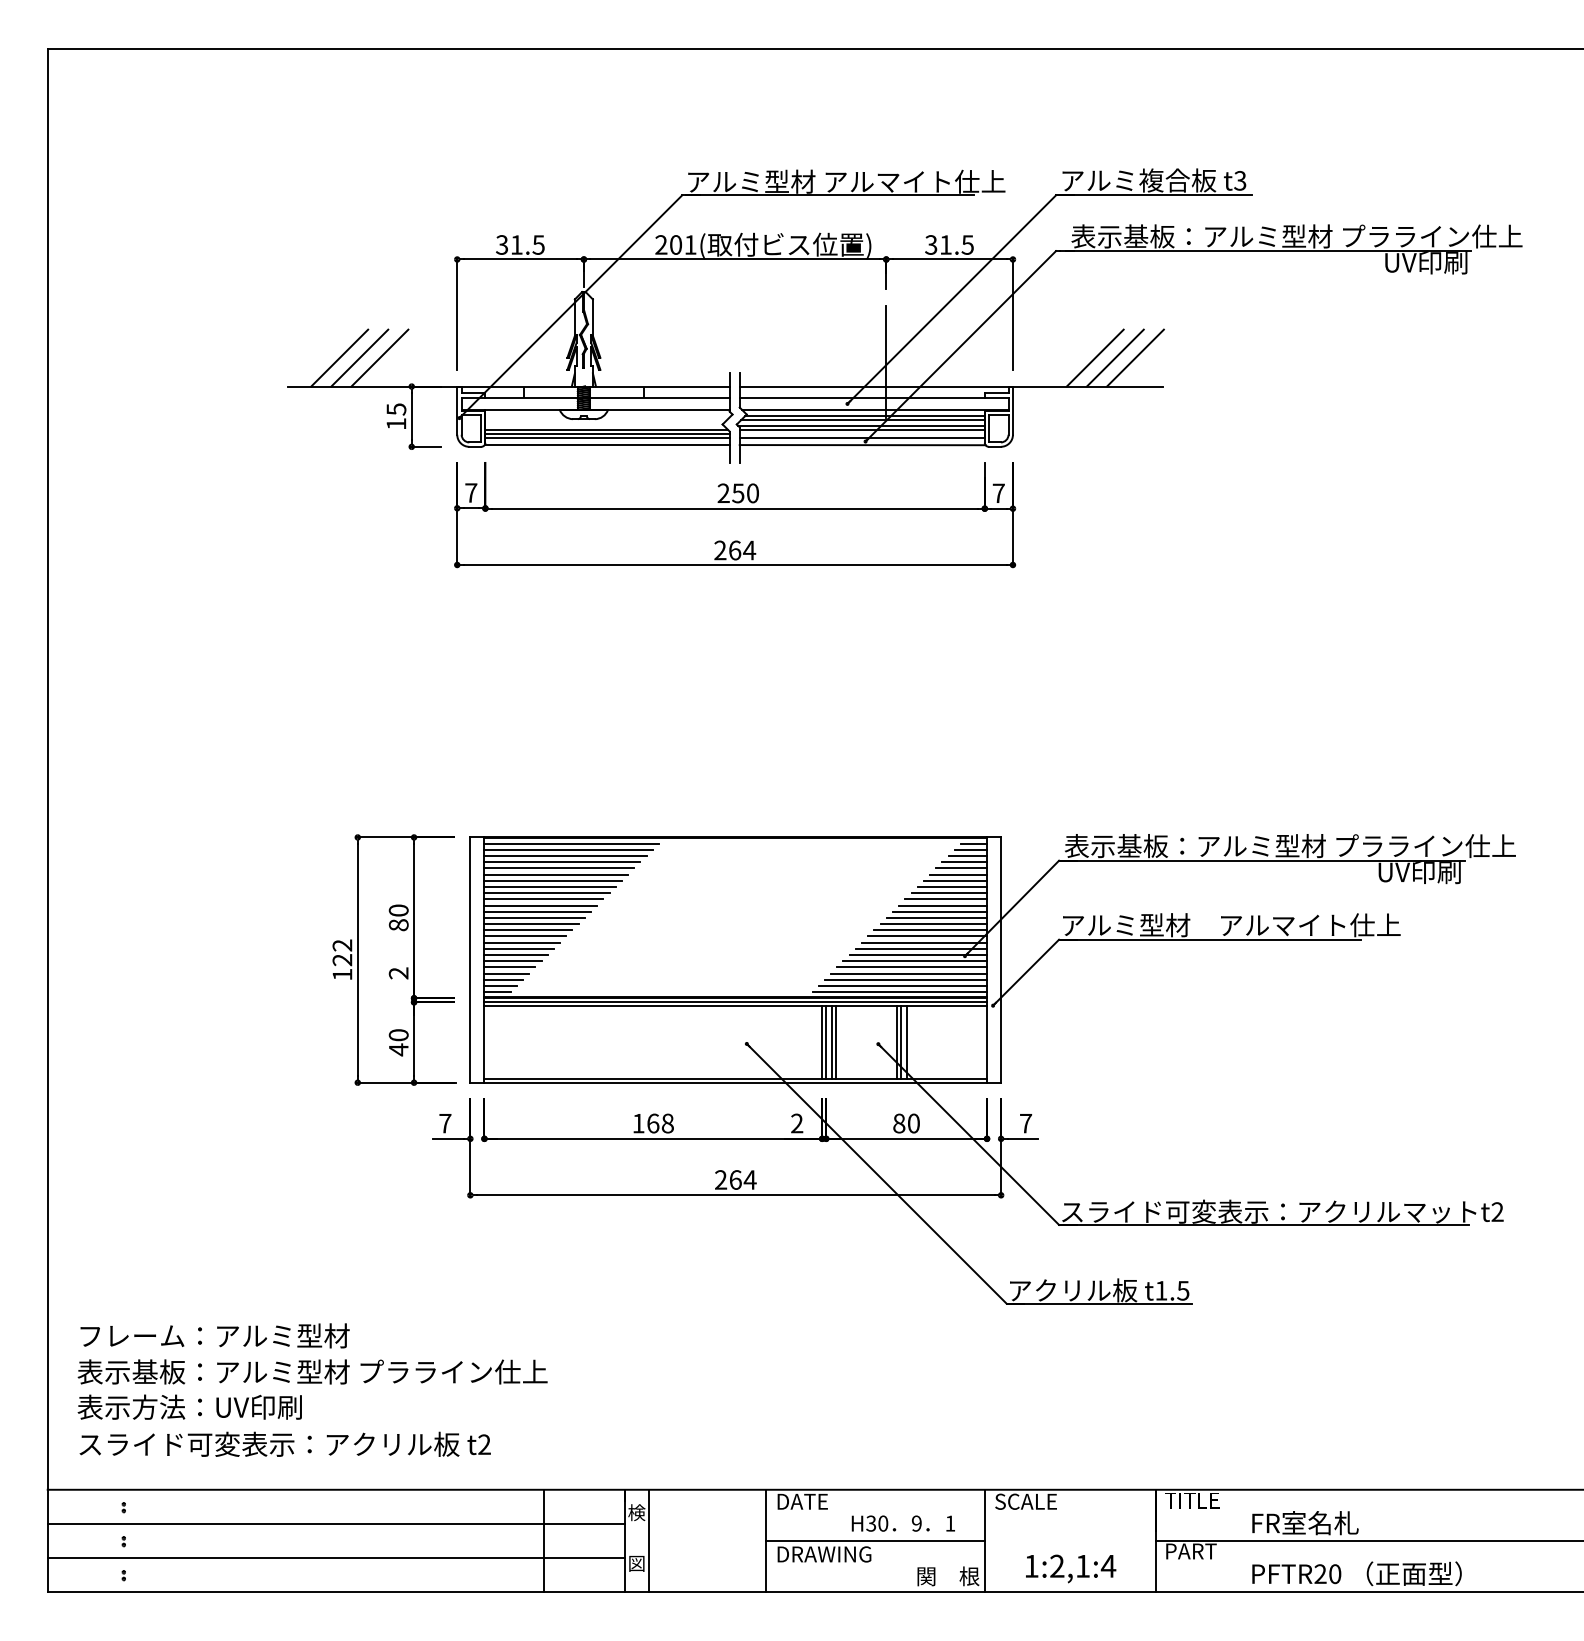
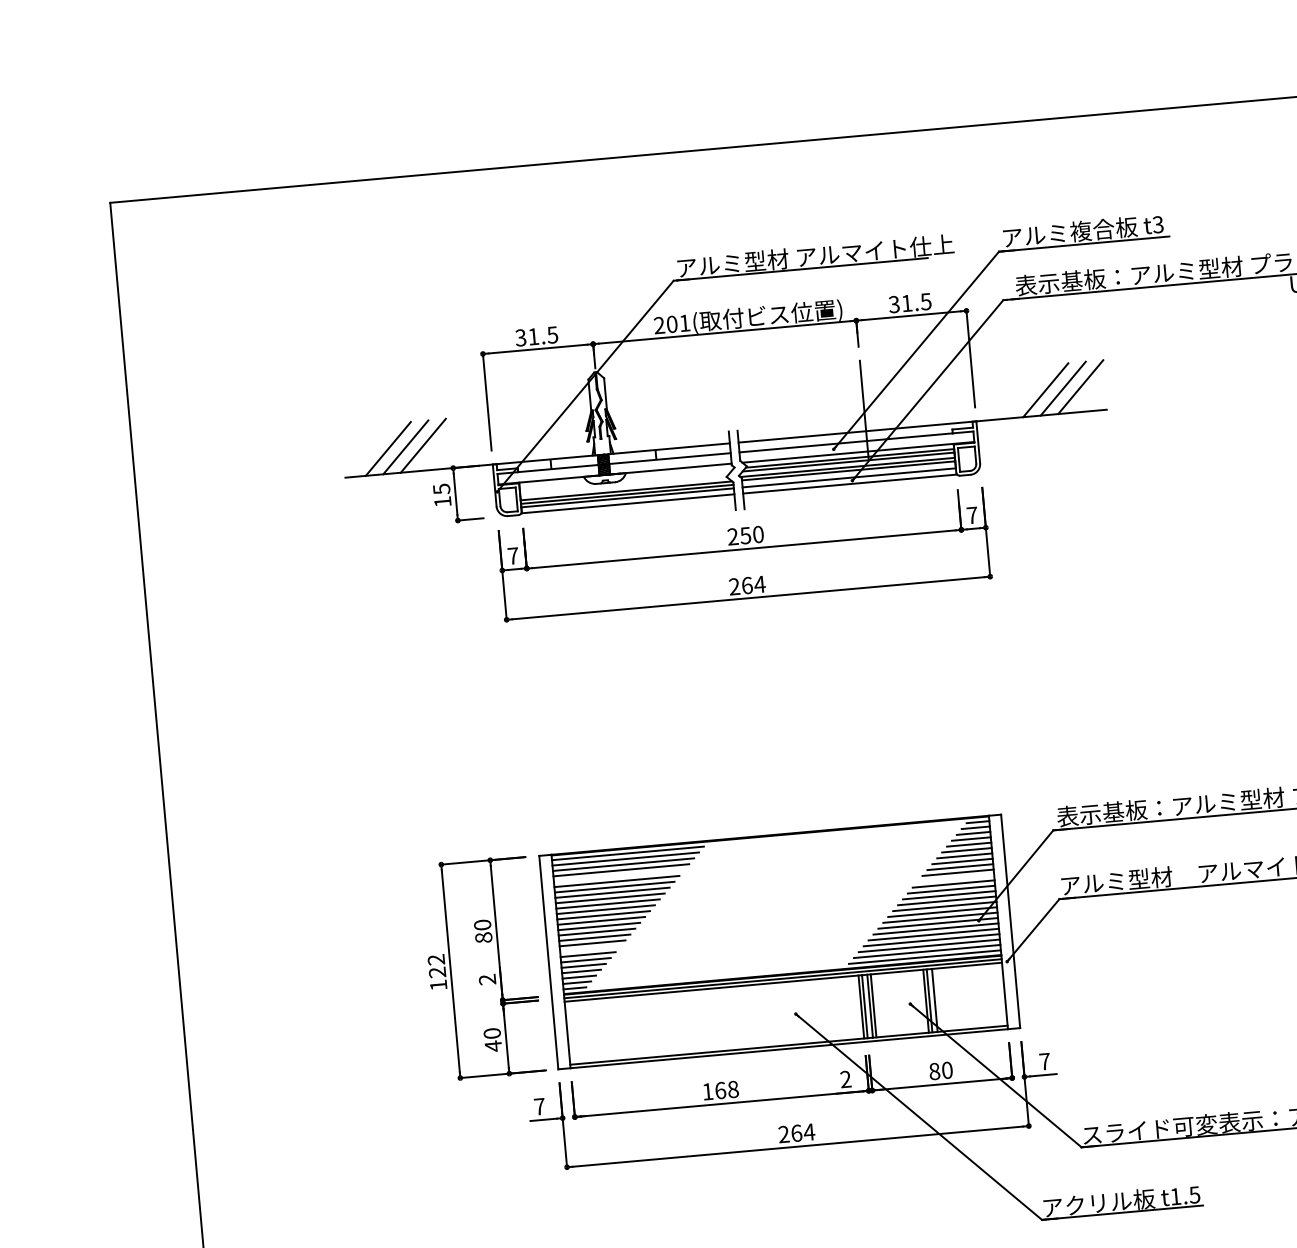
line: (559, 868) -> (619, 875), removed
line: (943, 905) -> (956, 878), removed
line: (518, 948) -> (589, 948), removed

